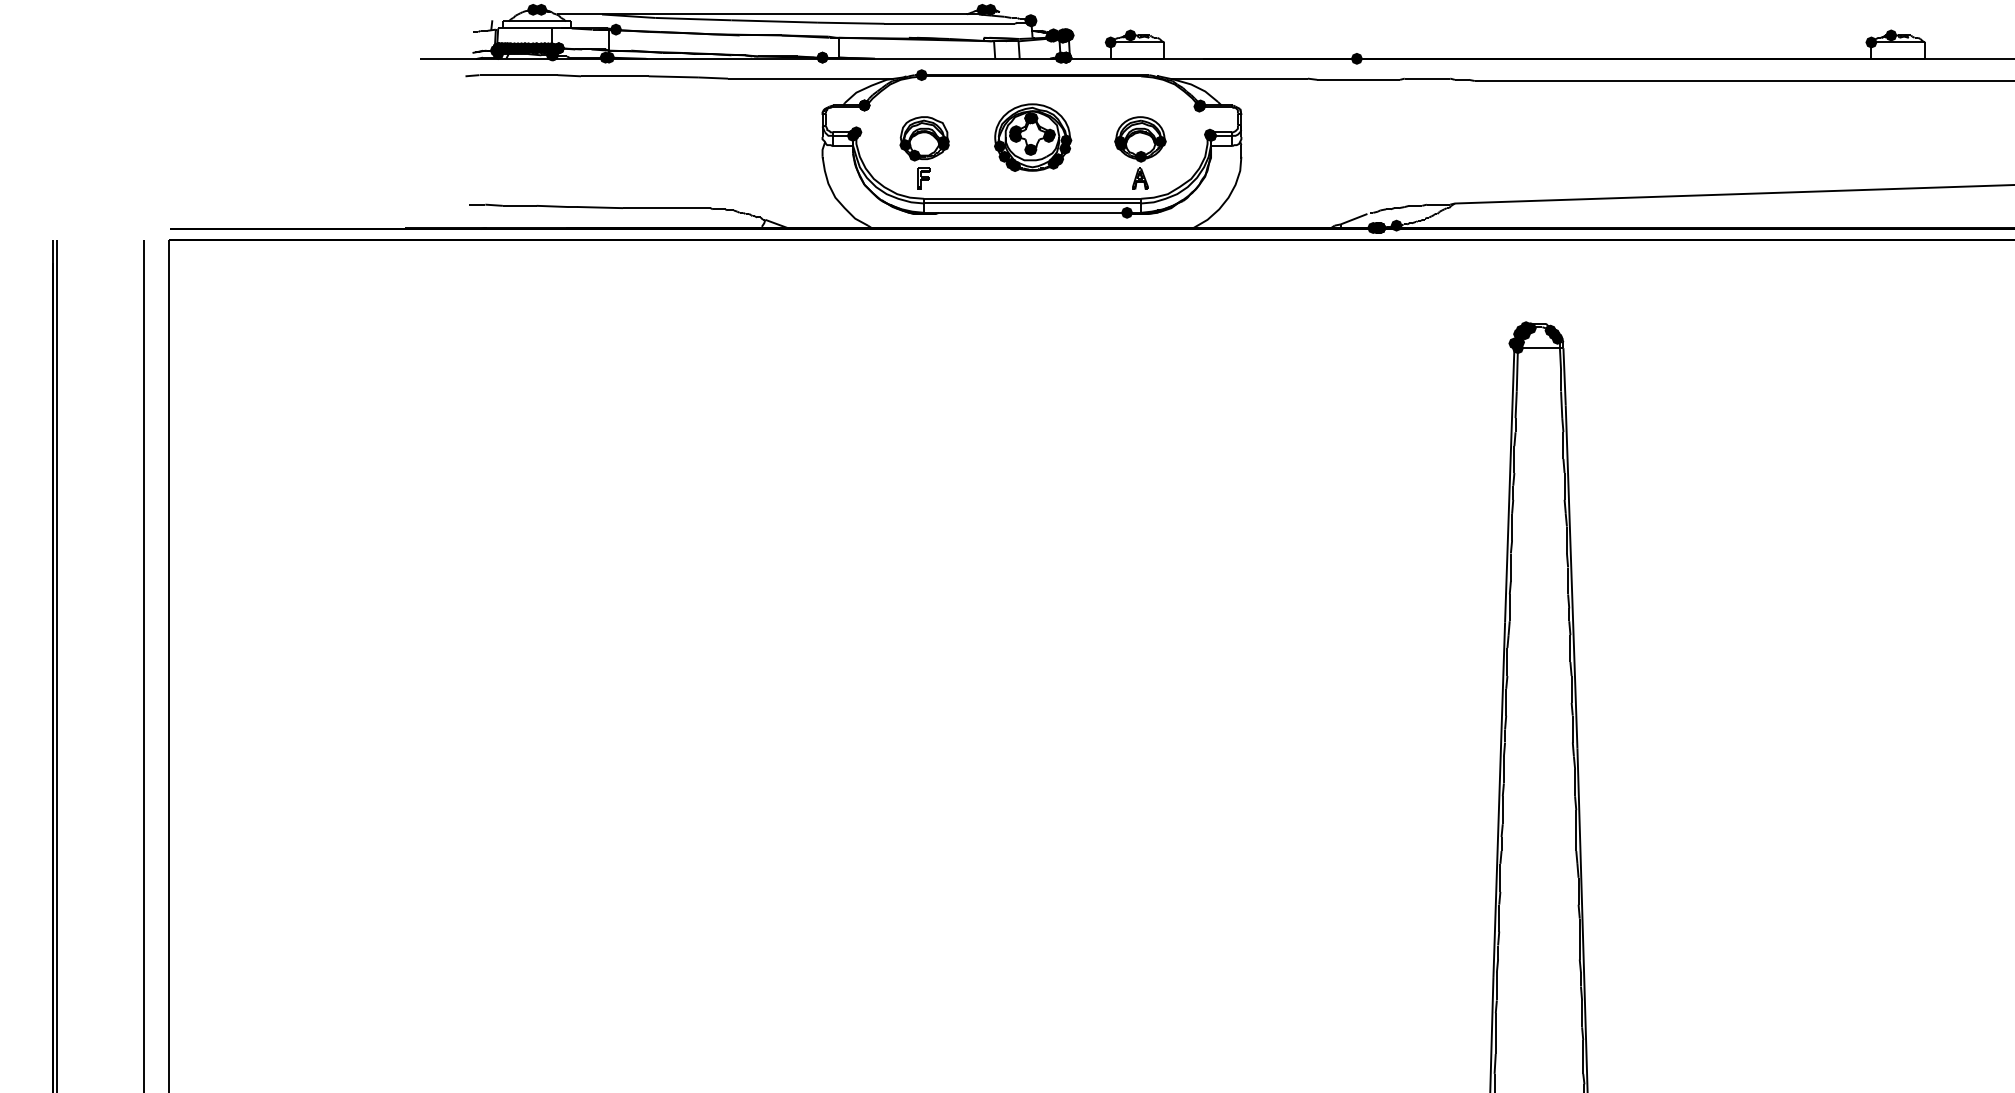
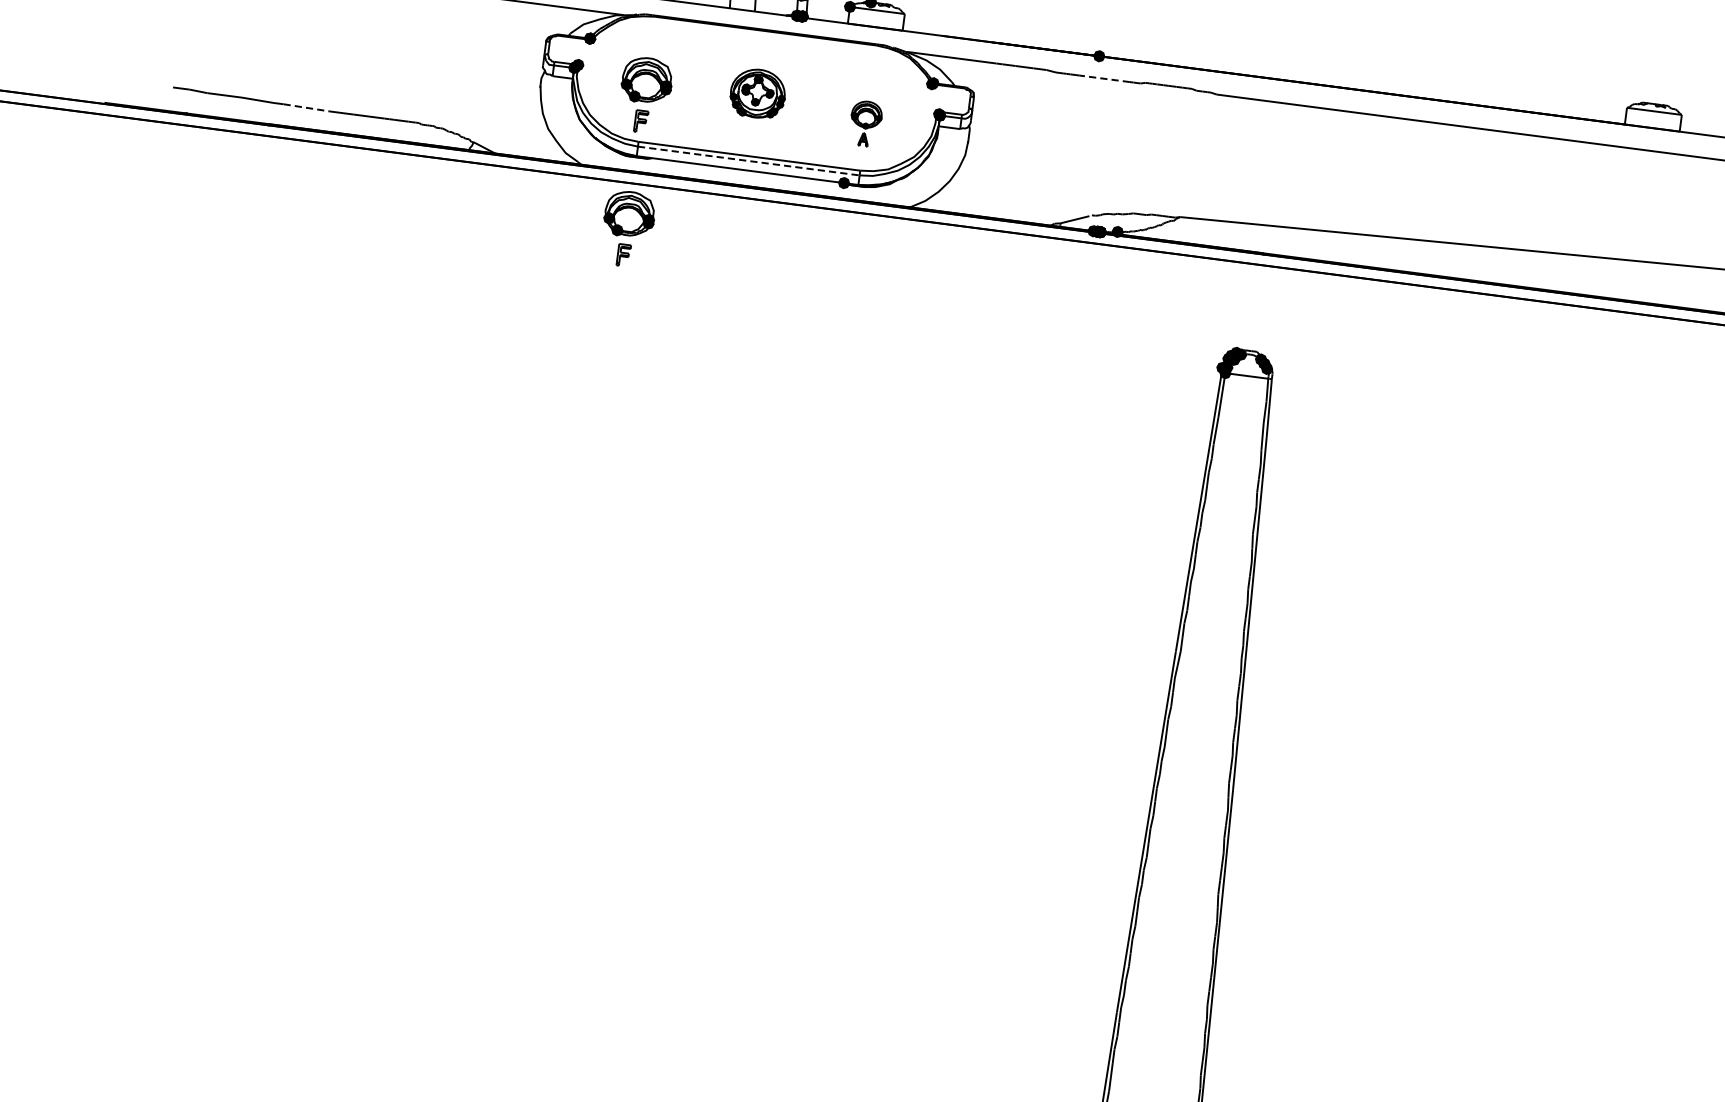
fill: (1891, 35) -> (1648, 103), removed
fill: (1871, 42) -> (1627, 107), removed
fill: (921, 75) -> (652, 15), removed
line: (1365, 79) -> (1105, 78), solid -> dashed
part: (1033, 137) -> (758, 93), size x0.7
part: (1140, 152) -> (865, 123), size x0.6
line: (1032, 203) -> (748, 161), solid -> dashed
line: (600, 207) -> (306, 107), solid -> dashed
part: (924, 283) -> (627, 228), added

